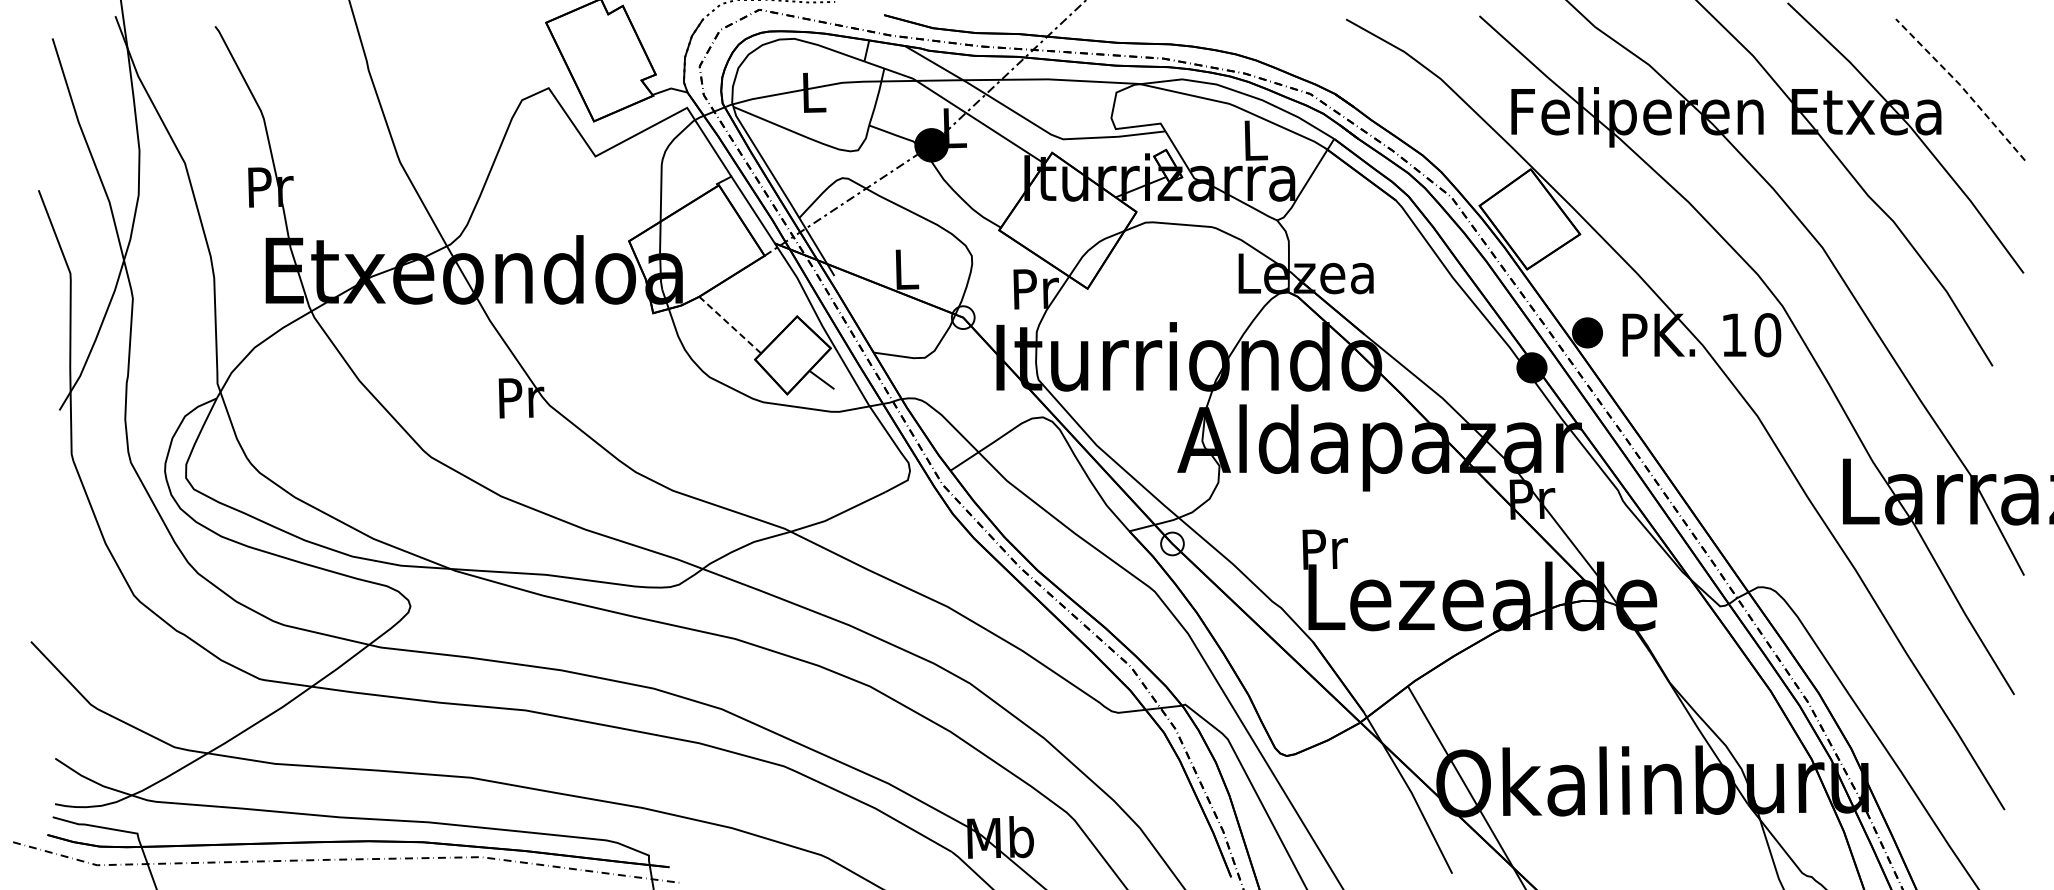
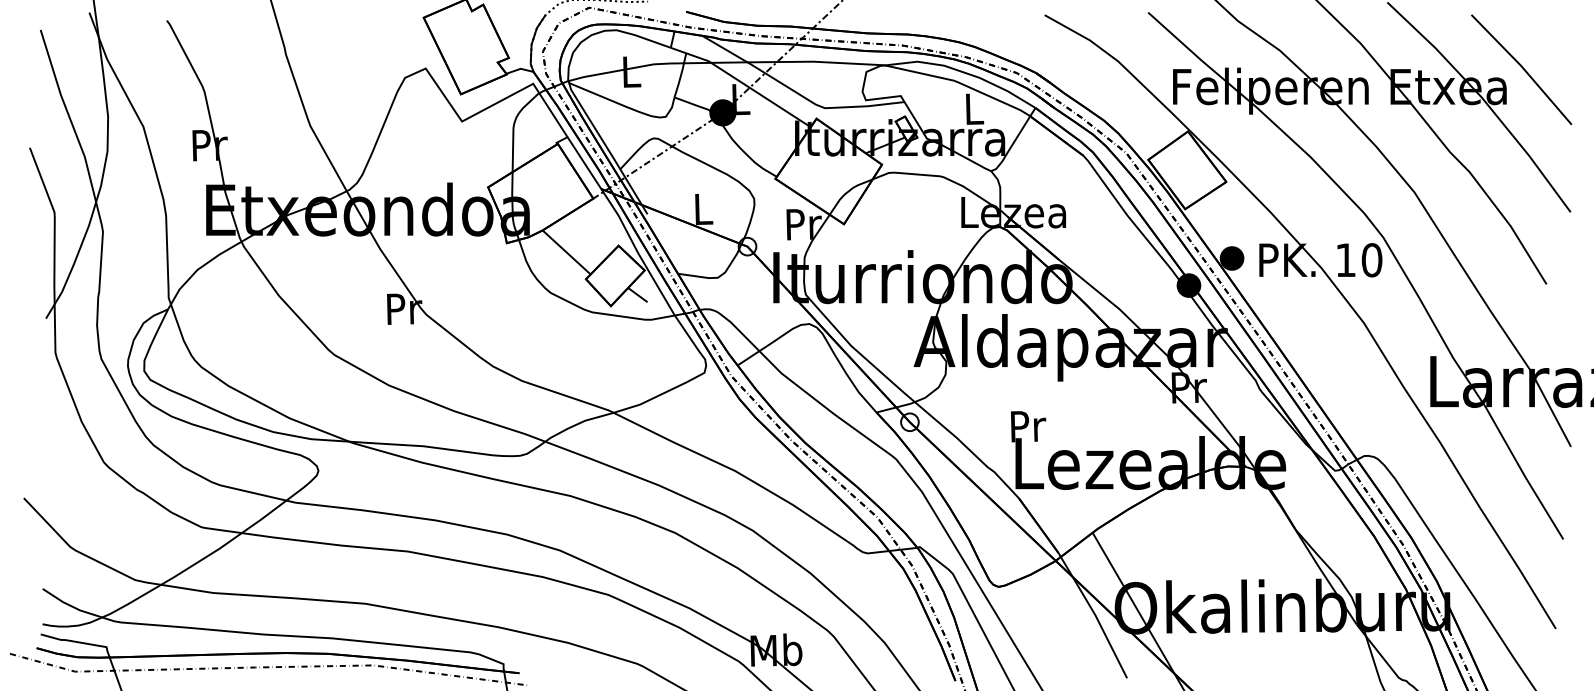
line: (1962, 87) -> (1523, 68), dashed -> solid
line: (730, 325) -> (566, 252), dashed -> solid

